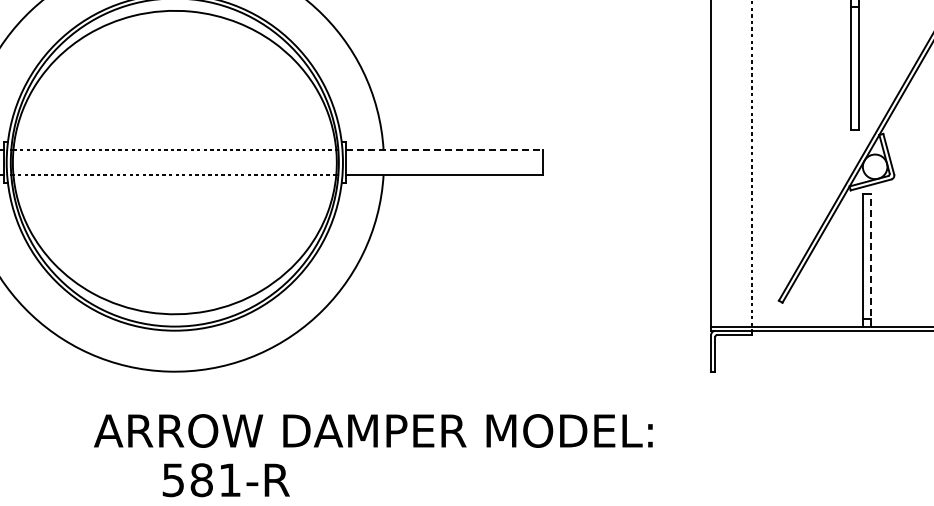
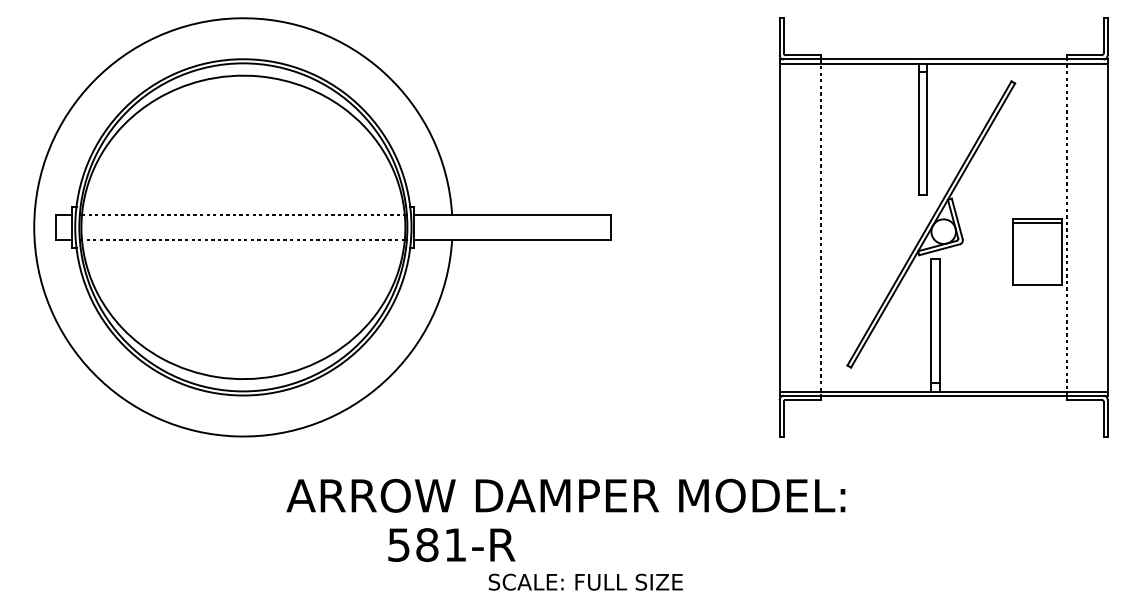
line: (444, 150) -> (513, 215), dashed -> solid
line: (870, 259) -> (939, 324), dashed -> solid
text: (372, 430) -> (565, 495), moved
text: (225, 479) -> (451, 544), moved

